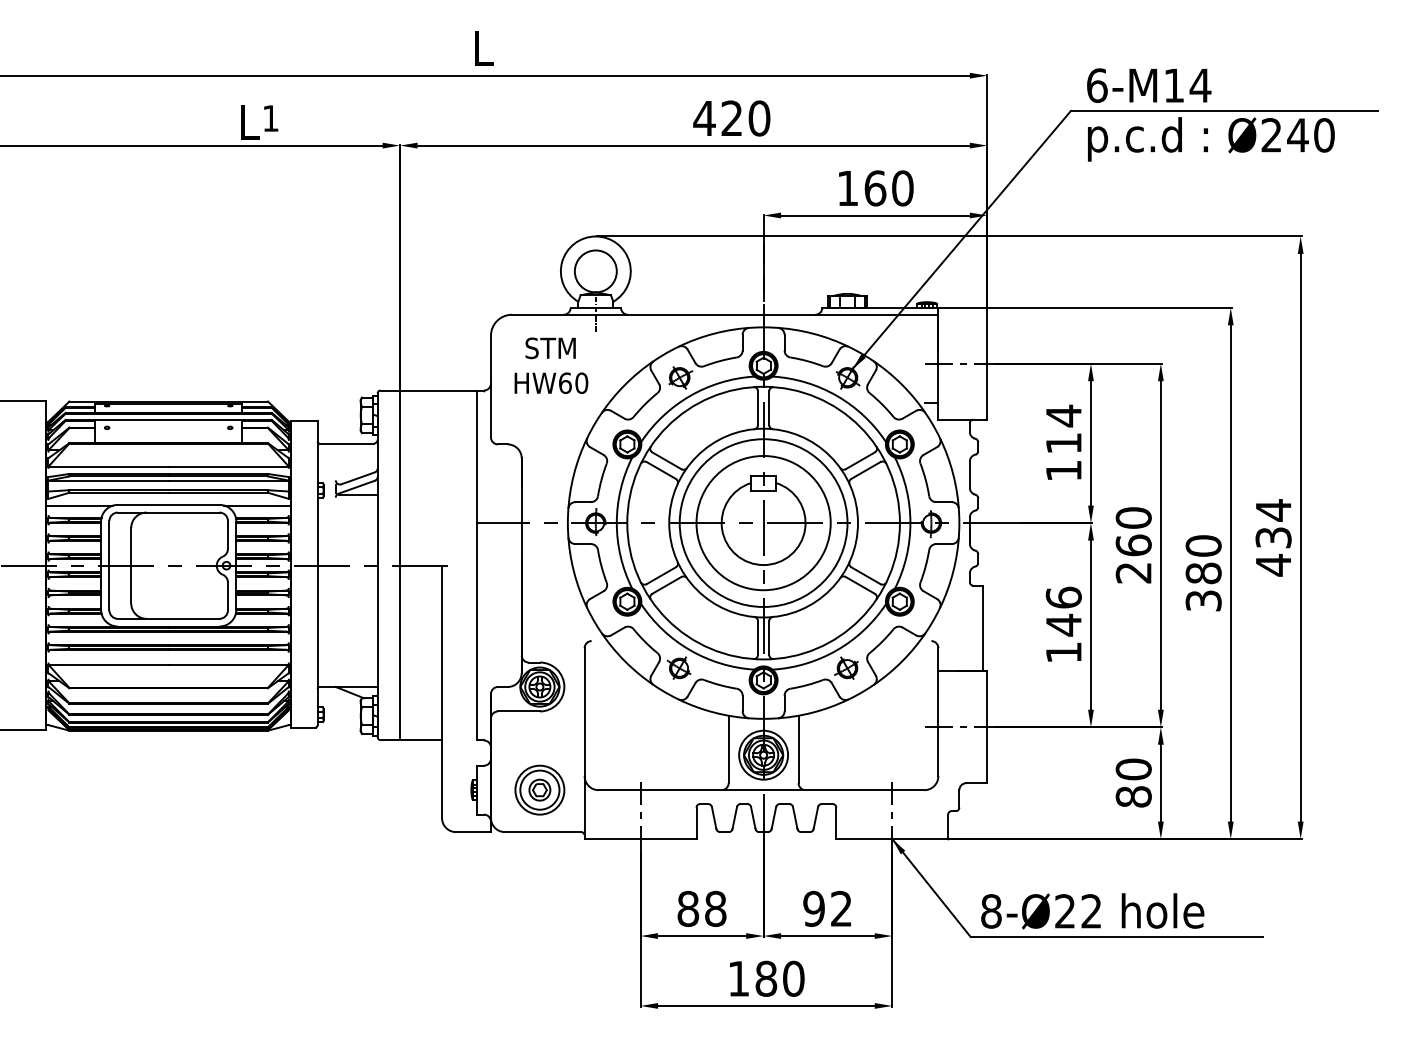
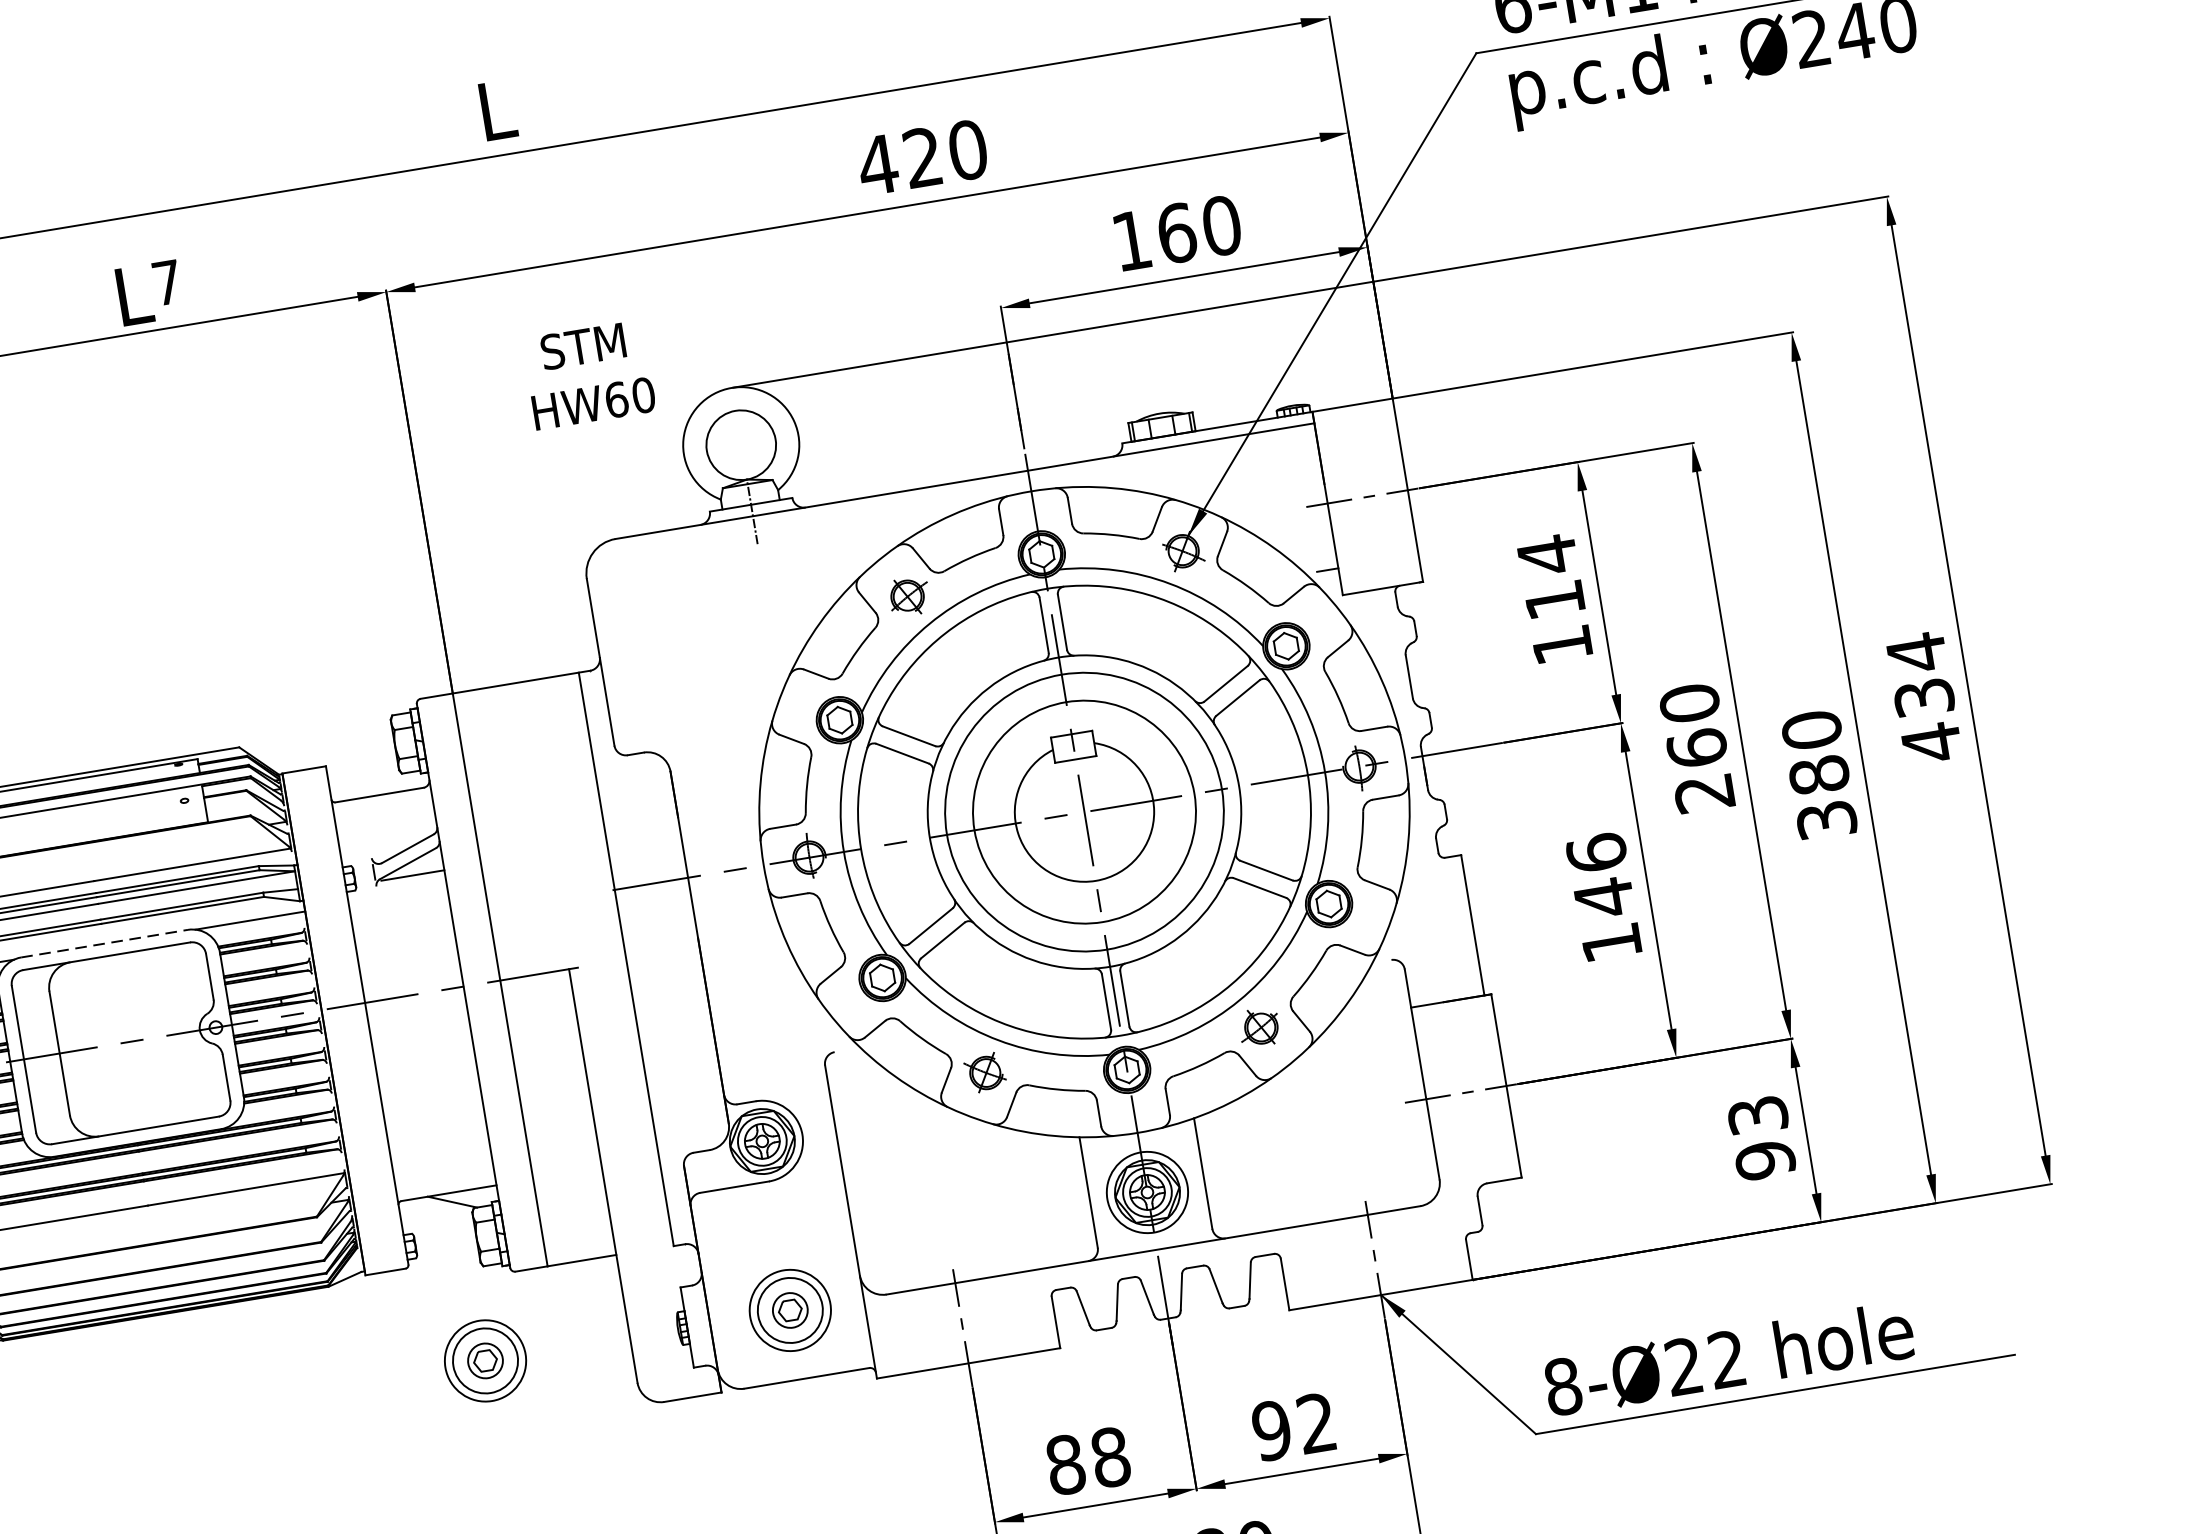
text: (270, 118) -> (166, 282), 1 -> 7
text: (551, 365) -> (589, 374), moved
line: (168, 504) -> (104, 943), solid -> dashed
text: (1133, 782) -> (1761, 1136), 80 -> 93
part: (353, 789) -> (484, 1359), added

